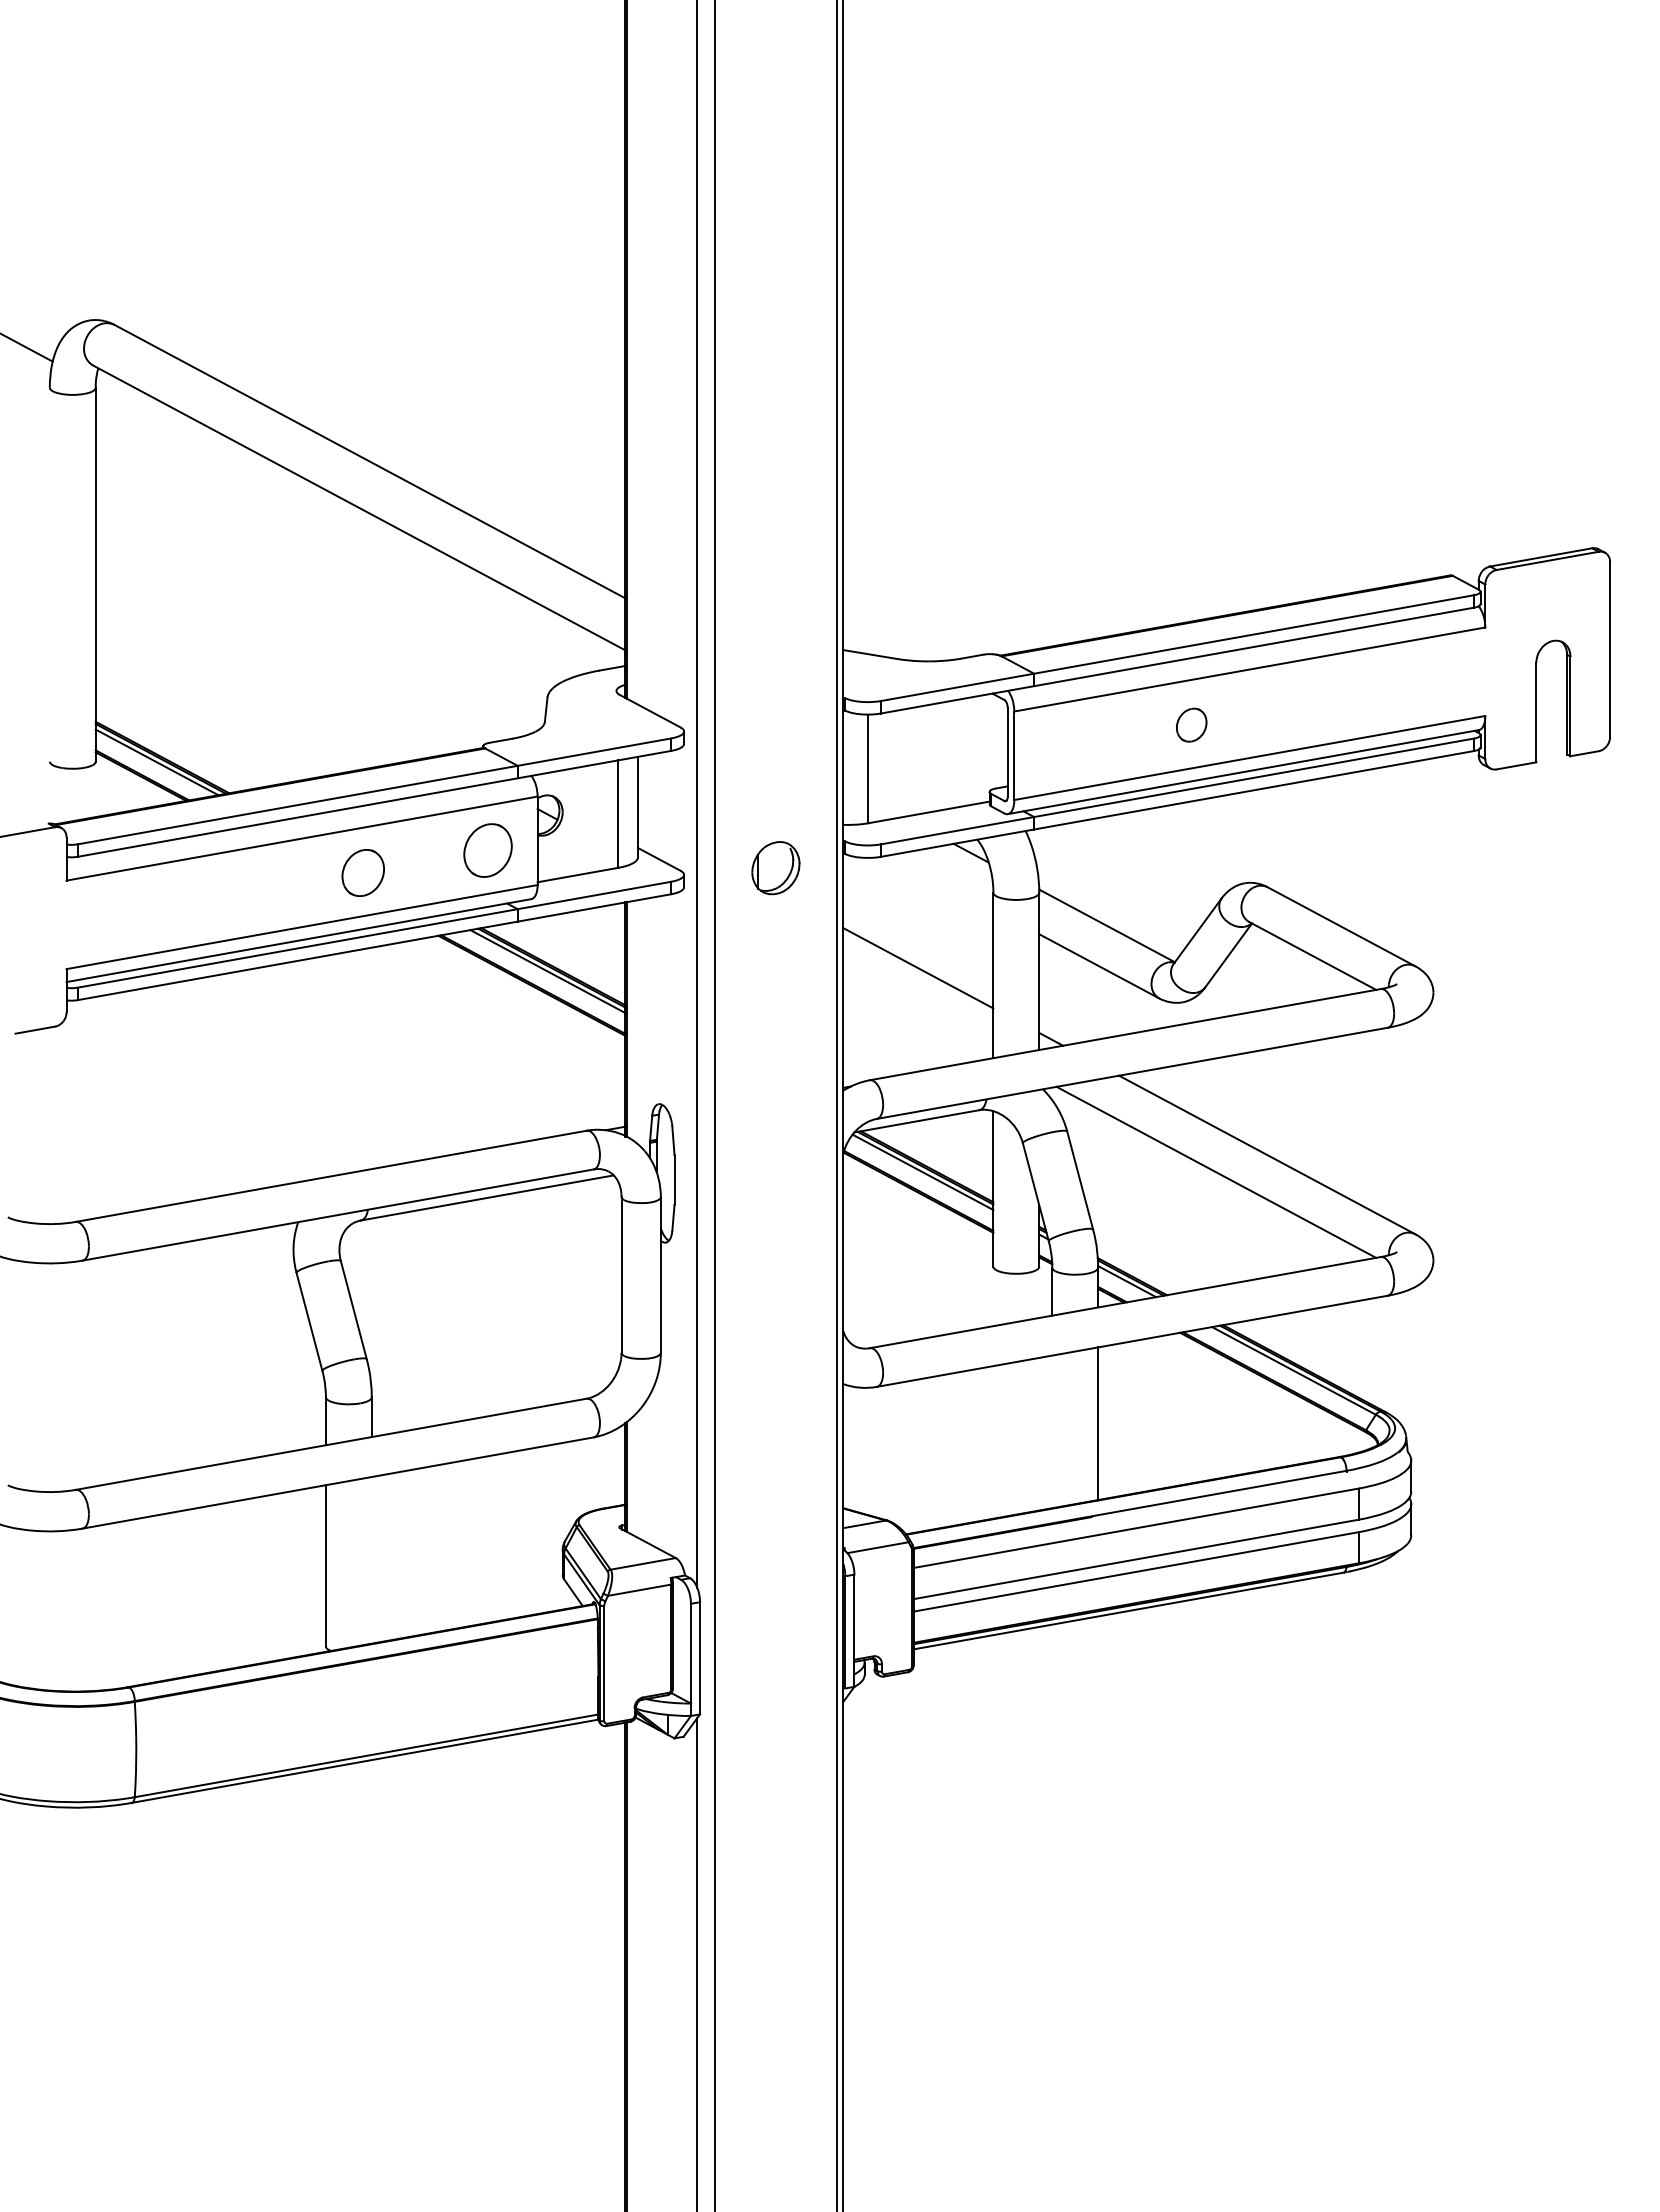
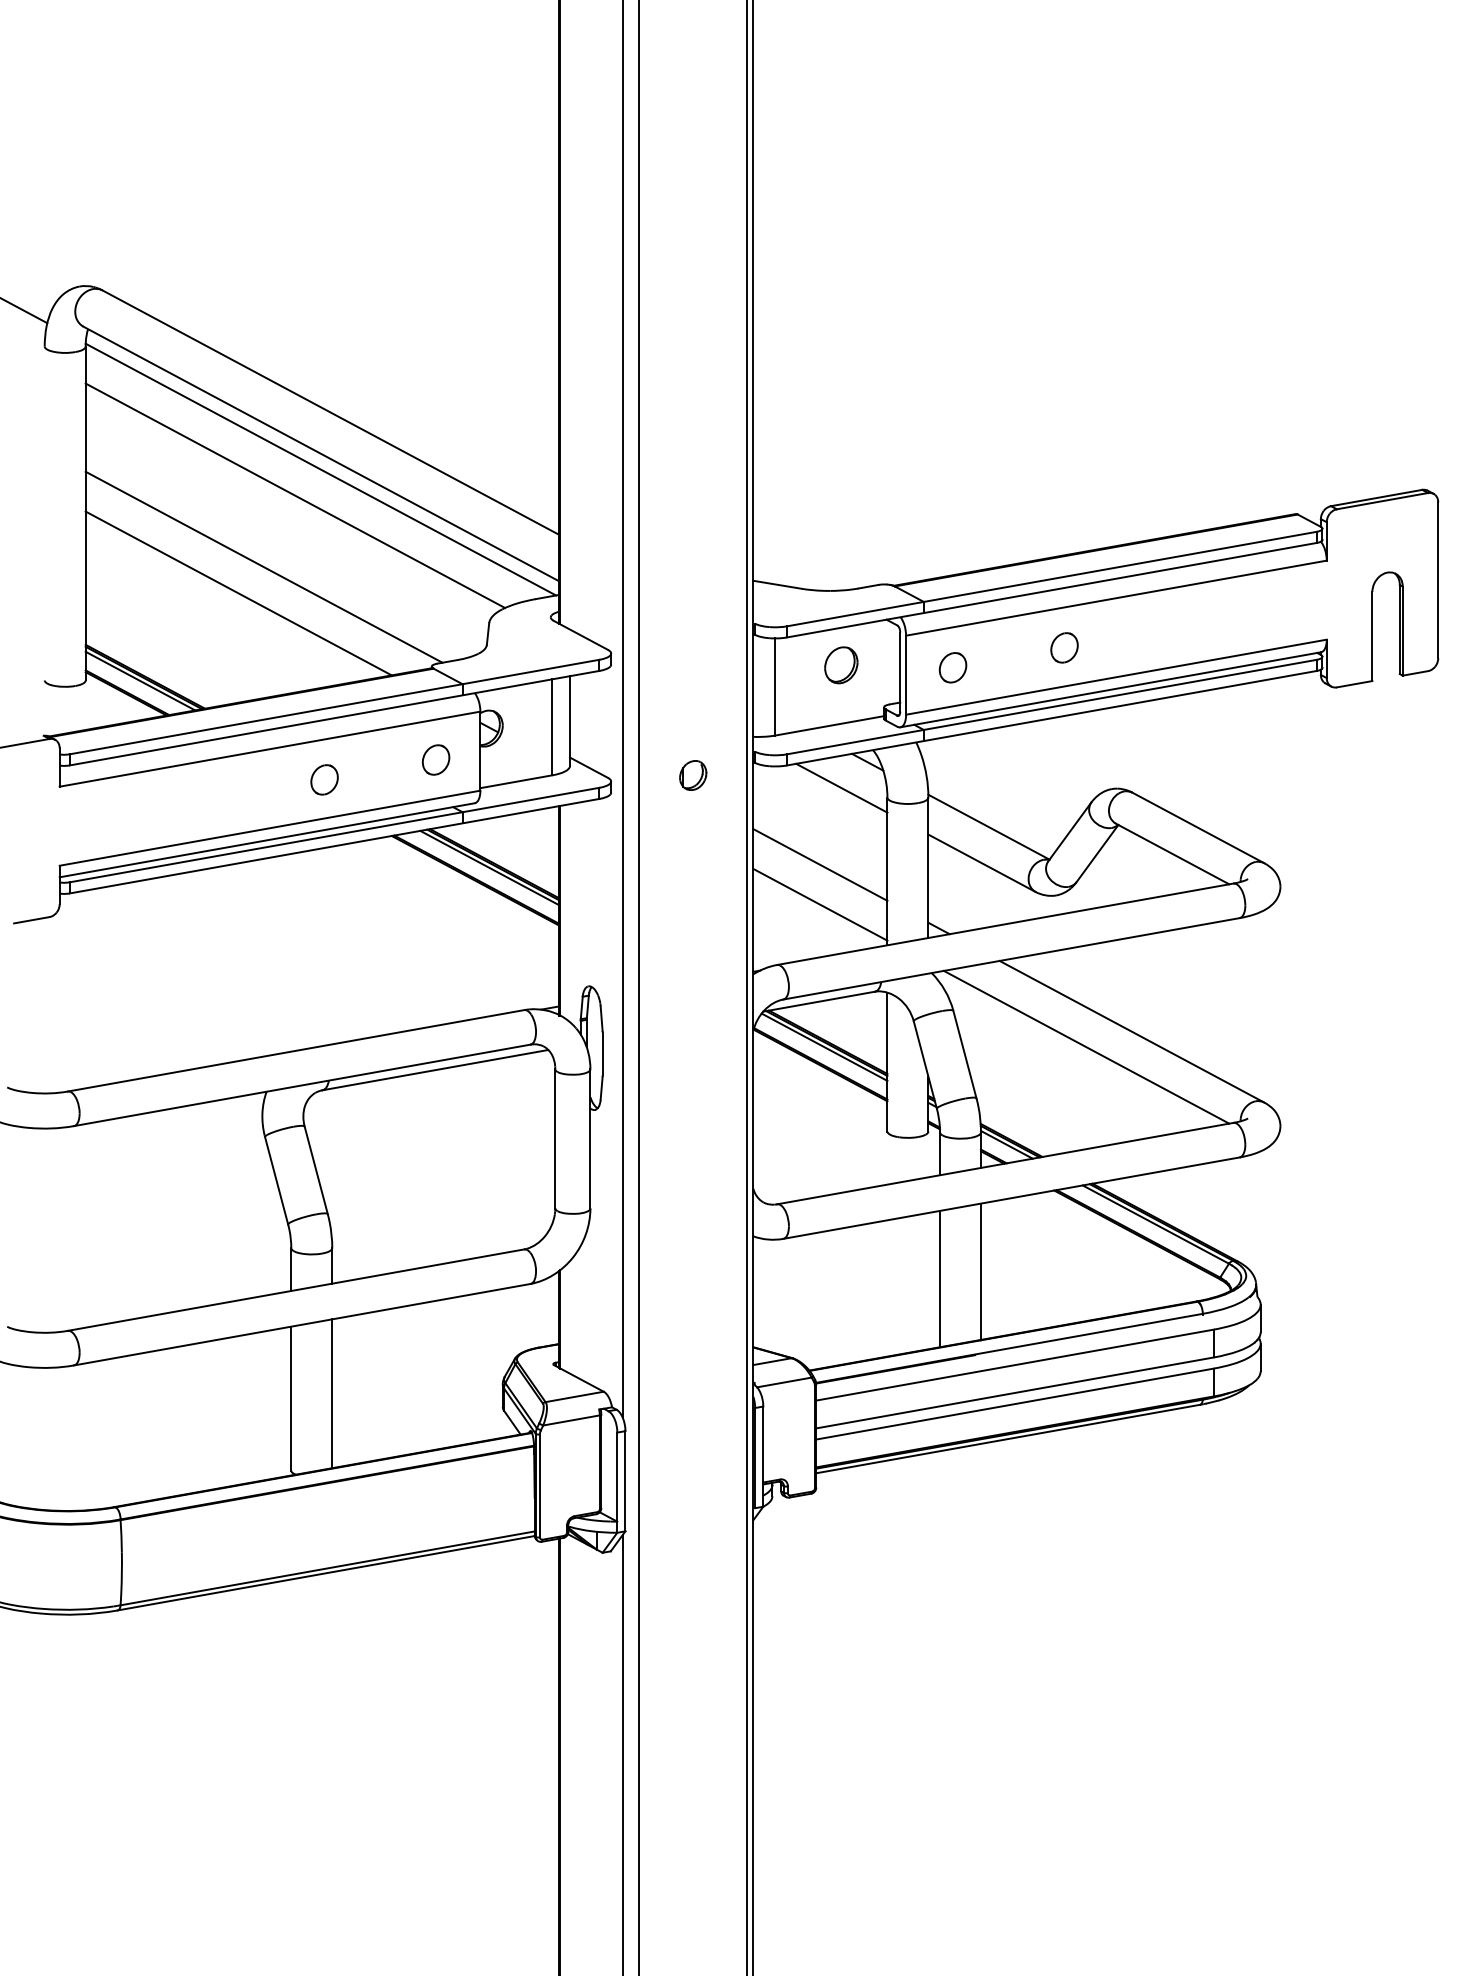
line: (358, 525) -> (320, 469), added
line: (330, 554) -> (295, 495), added
line: (295, 634) -> (264, 566), added
line: (266, 663) -> (238, 592), added
part: (941, 744) -> (841, 665), added
part: (1066, 747) -> (952, 667), added
part: (487, 850) -> (435, 759), size x0.62
part: (775, 867) -> (692, 774), size x0.62
part: (362, 872) -> (323, 779), size x0.71
line: (942, 882) -> (841, 788), added
line: (918, 1012) -> (820, 904), added
line: (1052, 1431) -> (940, 1278), added
line: (371, 1560) -> (332, 1393), added

